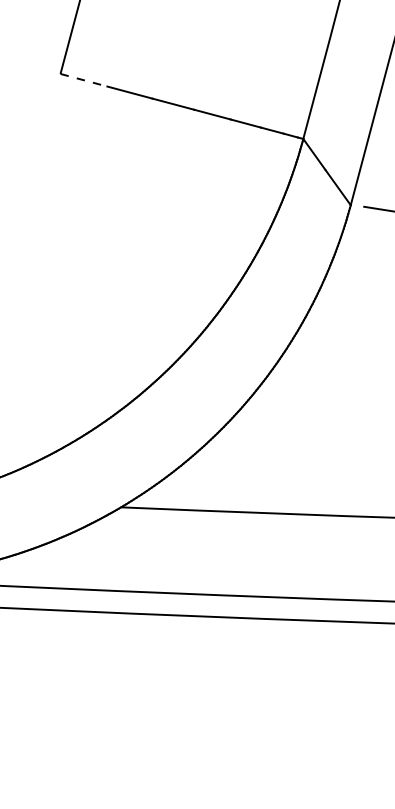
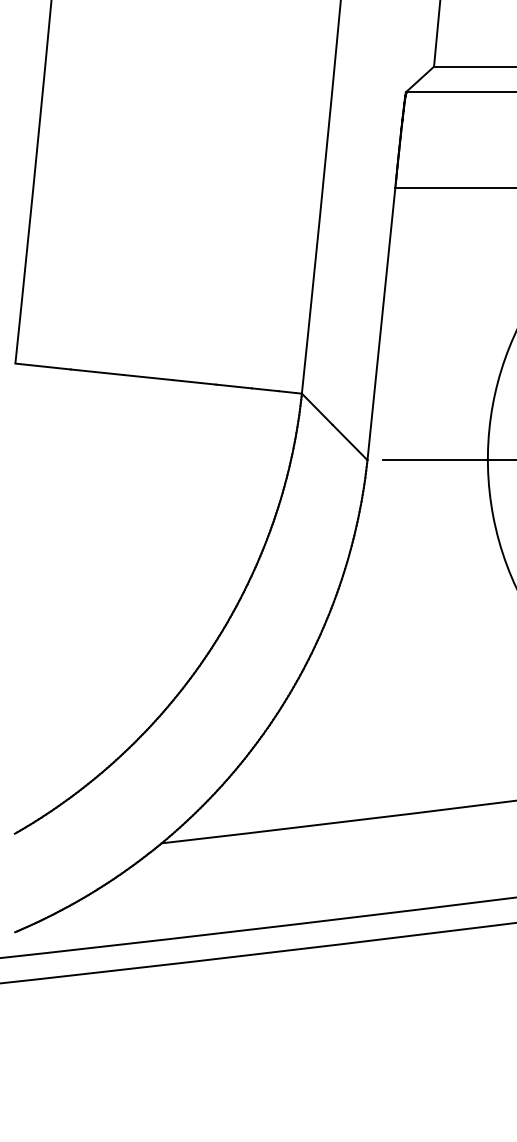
line: (84, 80) -> (43, 366), dashed -> solid

